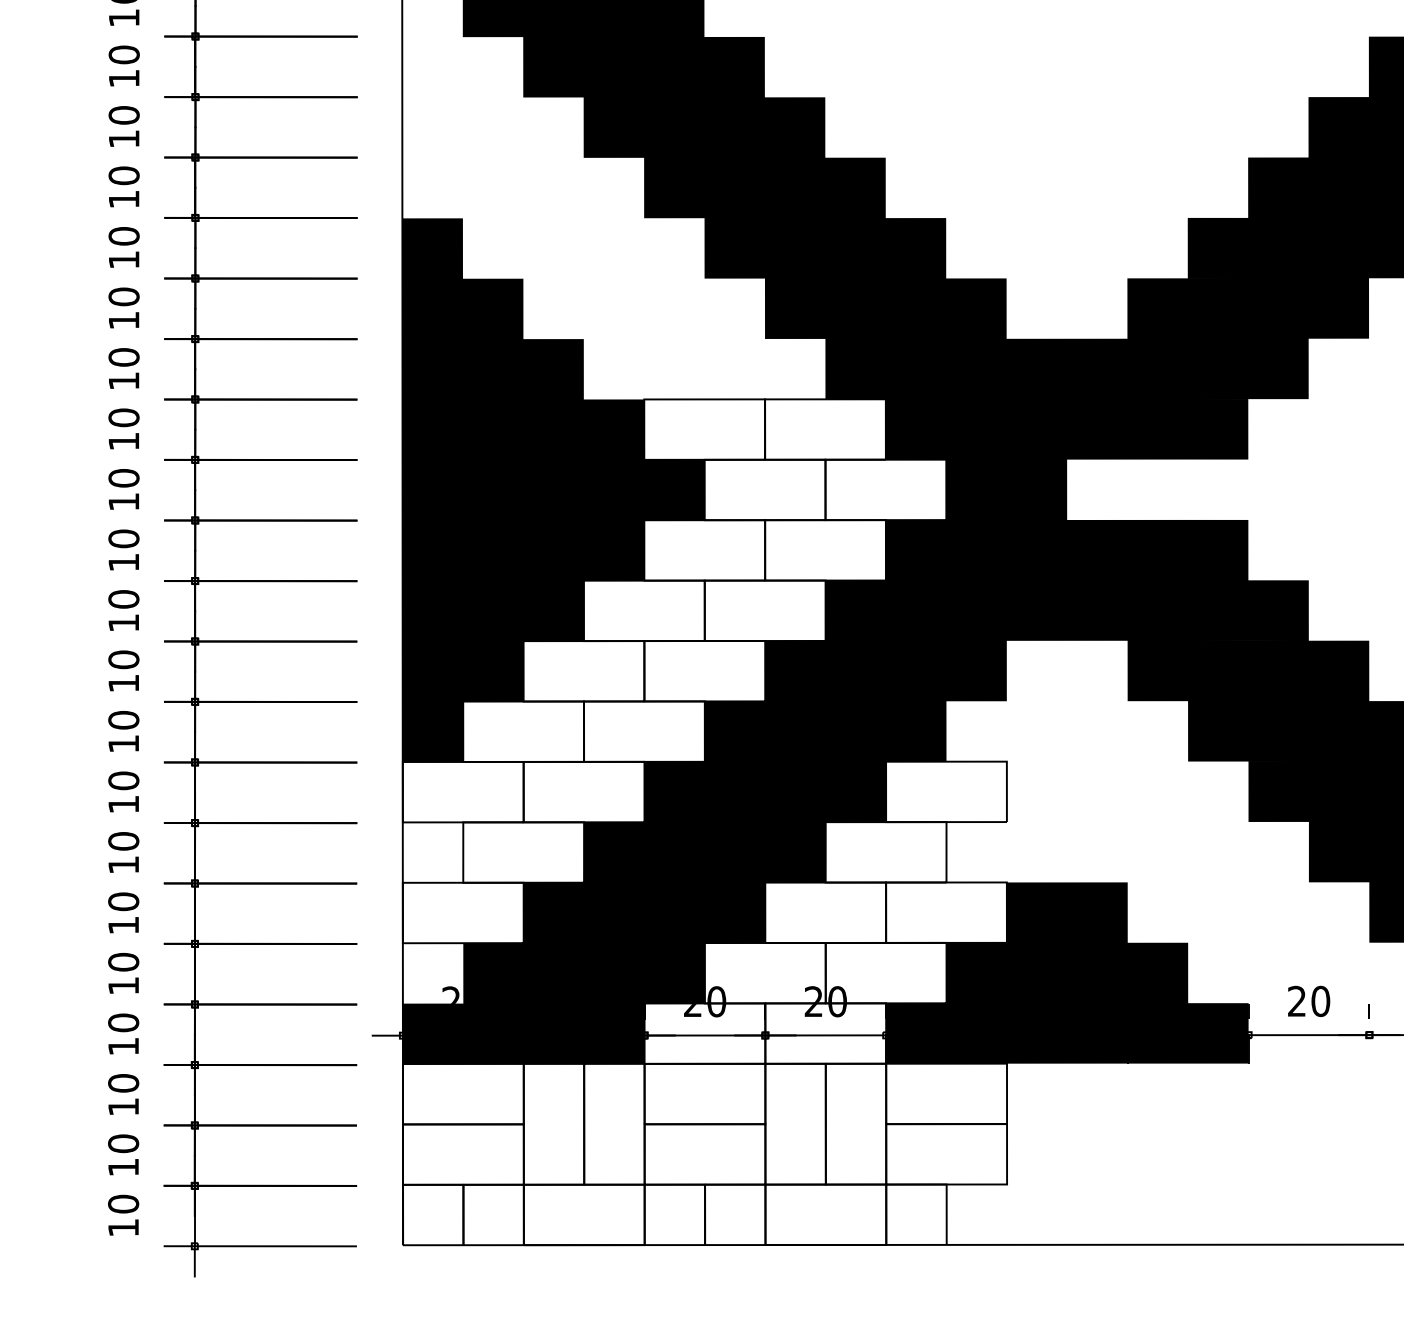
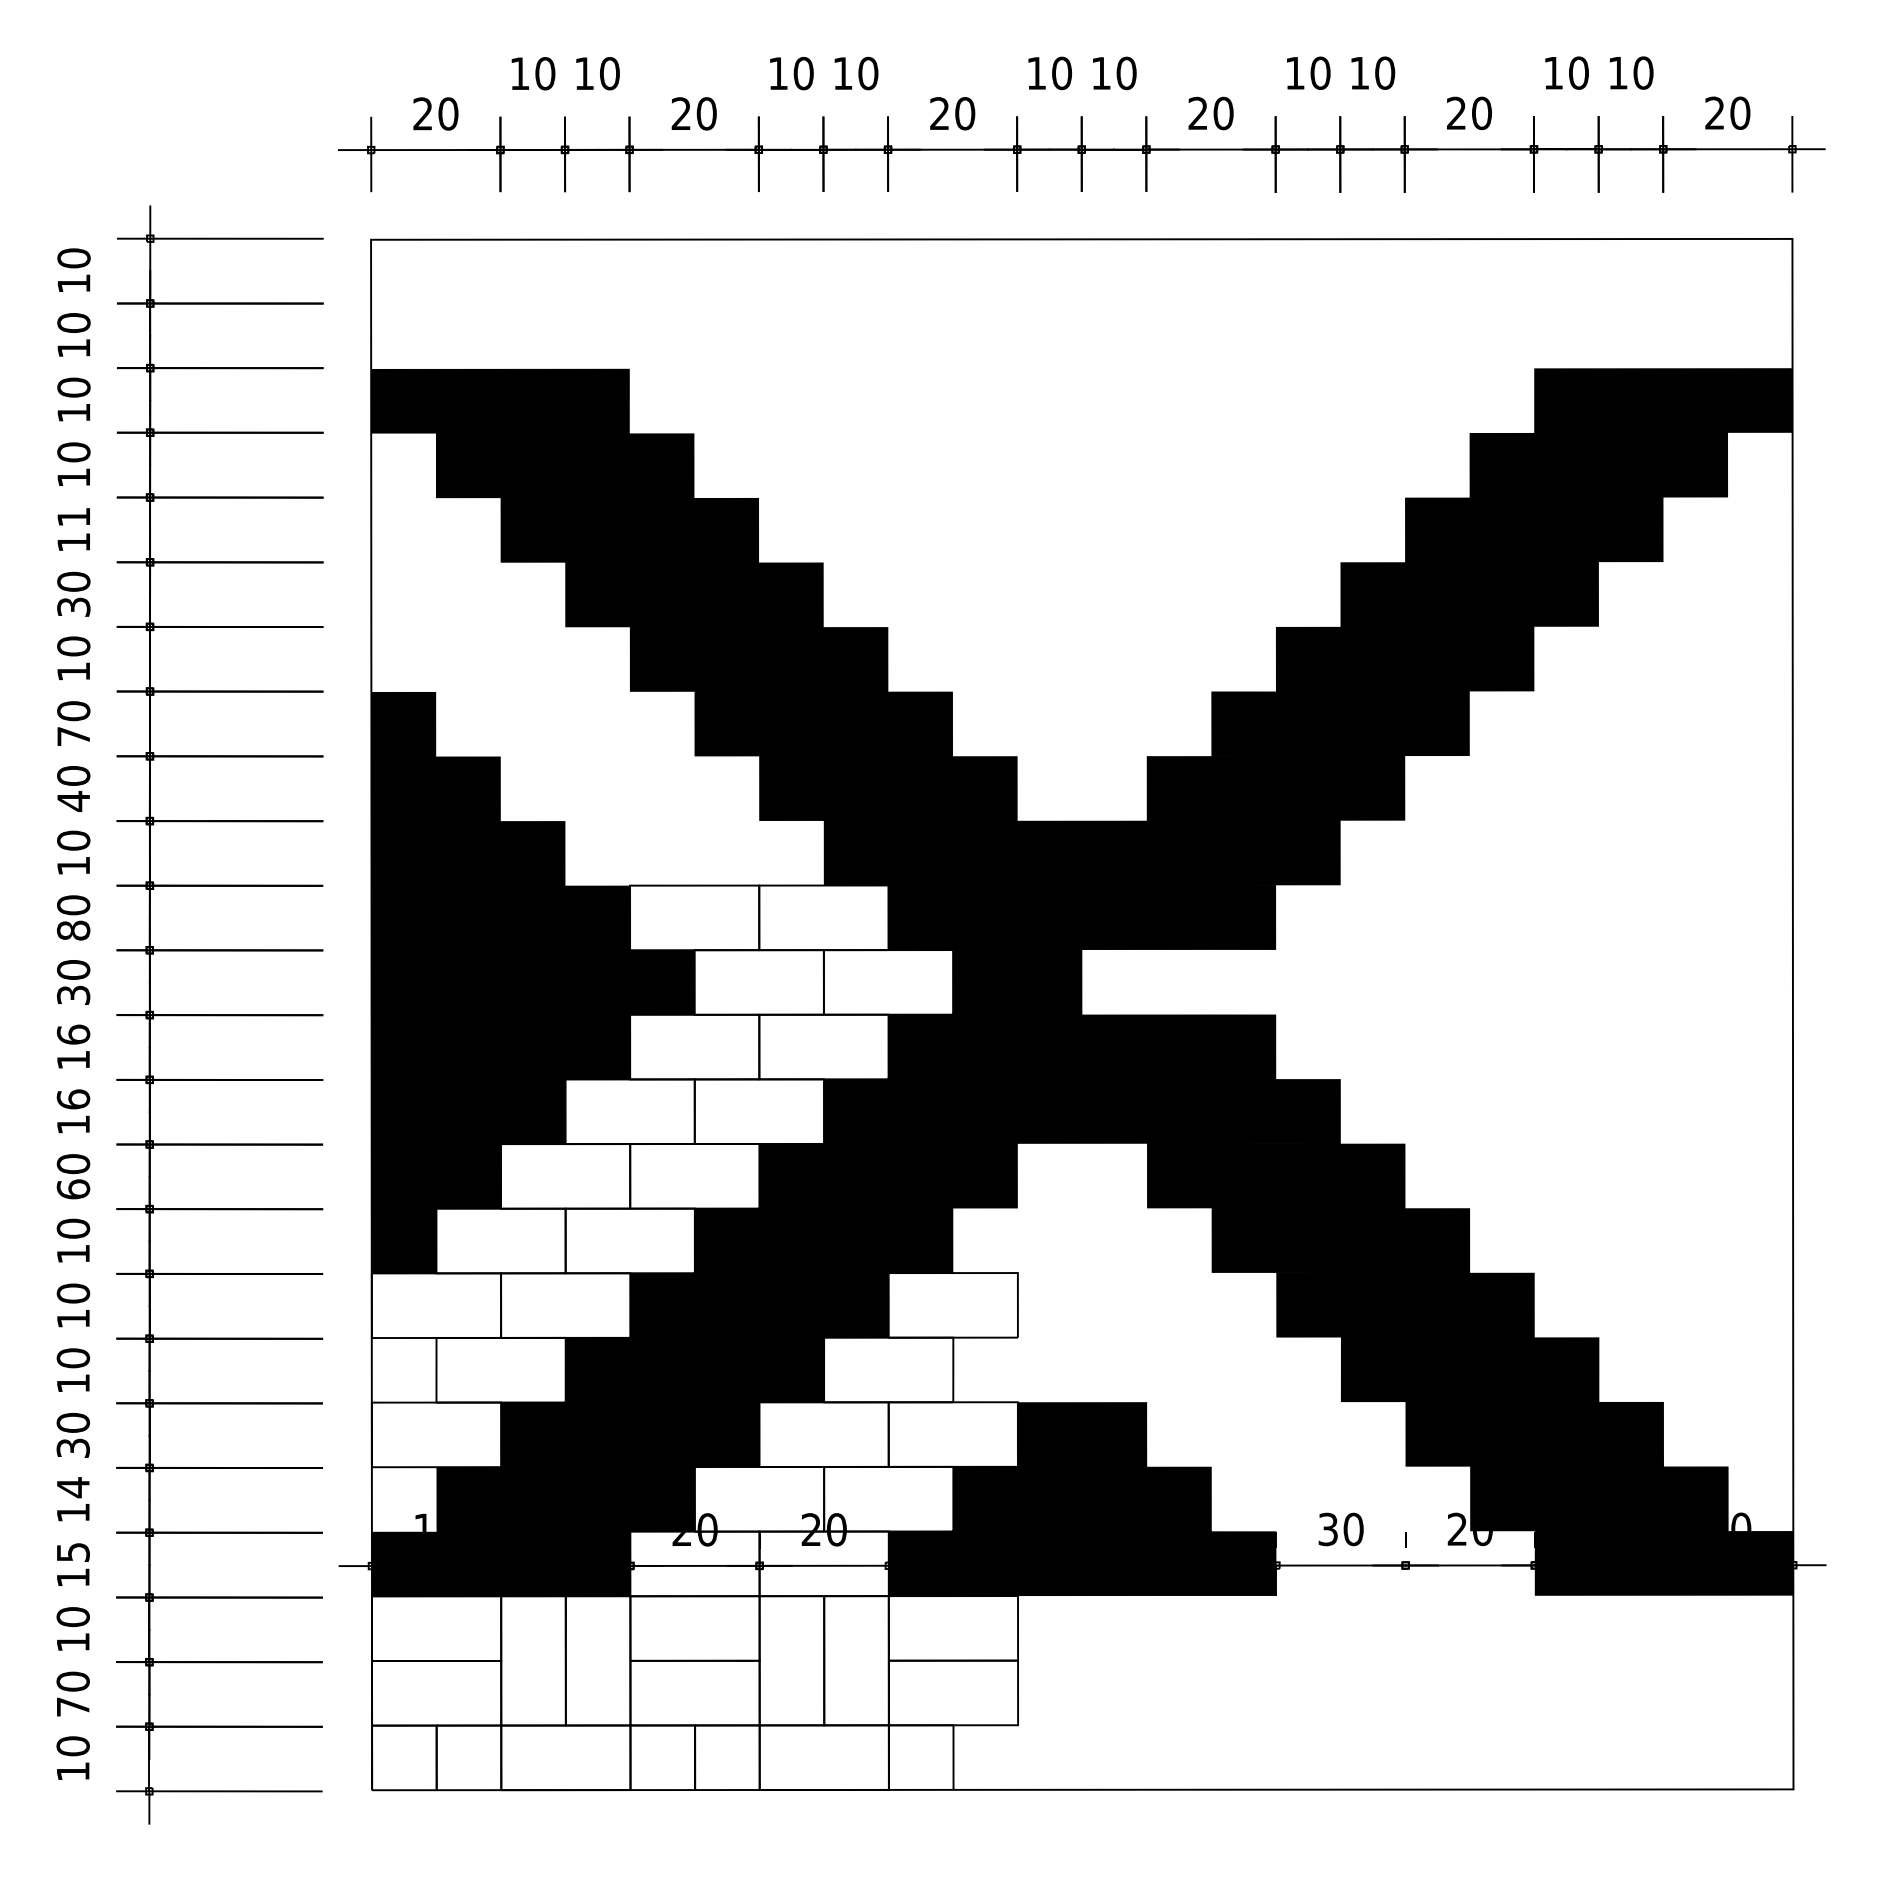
text: (123, 55) -> (73, 517), 10 -> 11
text: (123, 138) -> (73, 606), 10 -> 30
text: (123, 259) -> (73, 736), 10 -> 70
text: (123, 319) -> (73, 800), 10 -> 40
text: (123, 441) -> (73, 930), 10 -> 80
text: (123, 501) -> (73, 994), 10 -> 30
text: (123, 538) -> (73, 1034), 10 -> 16
text: (123, 599) -> (73, 1099), 10 -> 16
text: (123, 683) -> (73, 1189), 10 -> 60
text: (122, 924) -> (72, 1447), 10 -> 30
text: (122, 962) -> (72, 1487), 10 -> 14
text: (451, 994) -> (423, 1522), 20 -> 10
text: (1296, 1001) -> (1327, 1529), 20 -> 30
text: (122, 1022) -> (72, 1552), 10 -> 15
text: (123, 1166) -> (73, 1706), 10 -> 70

